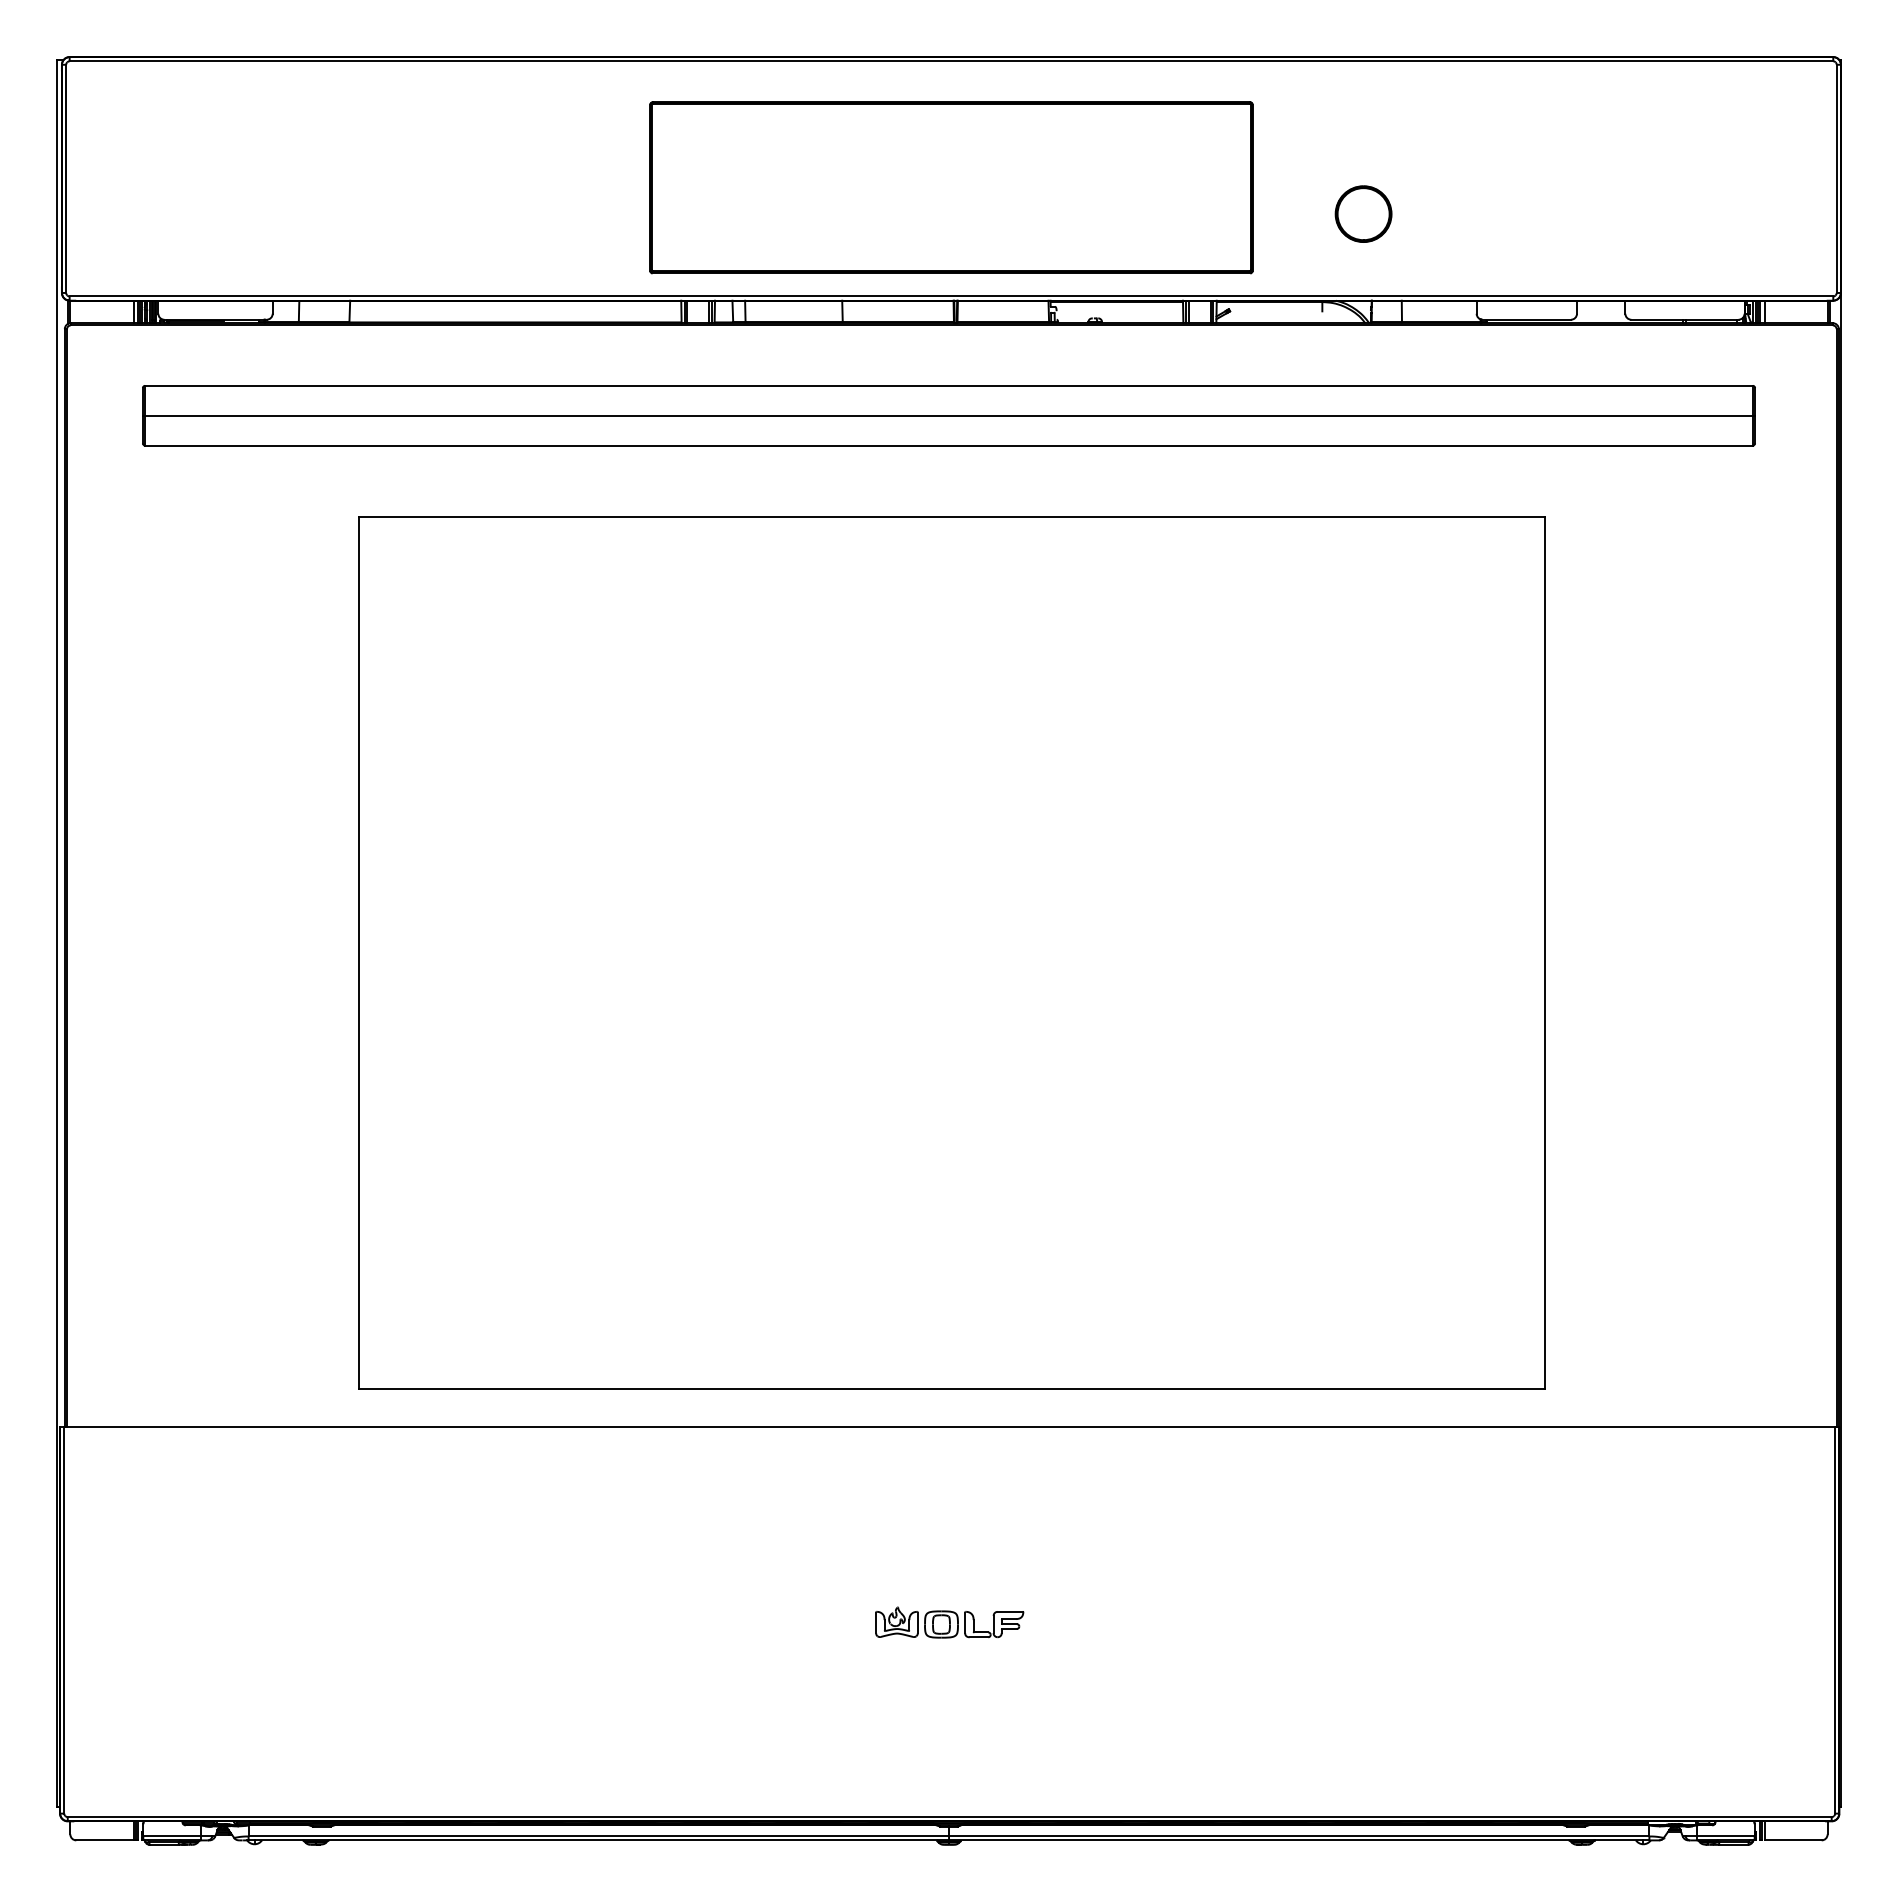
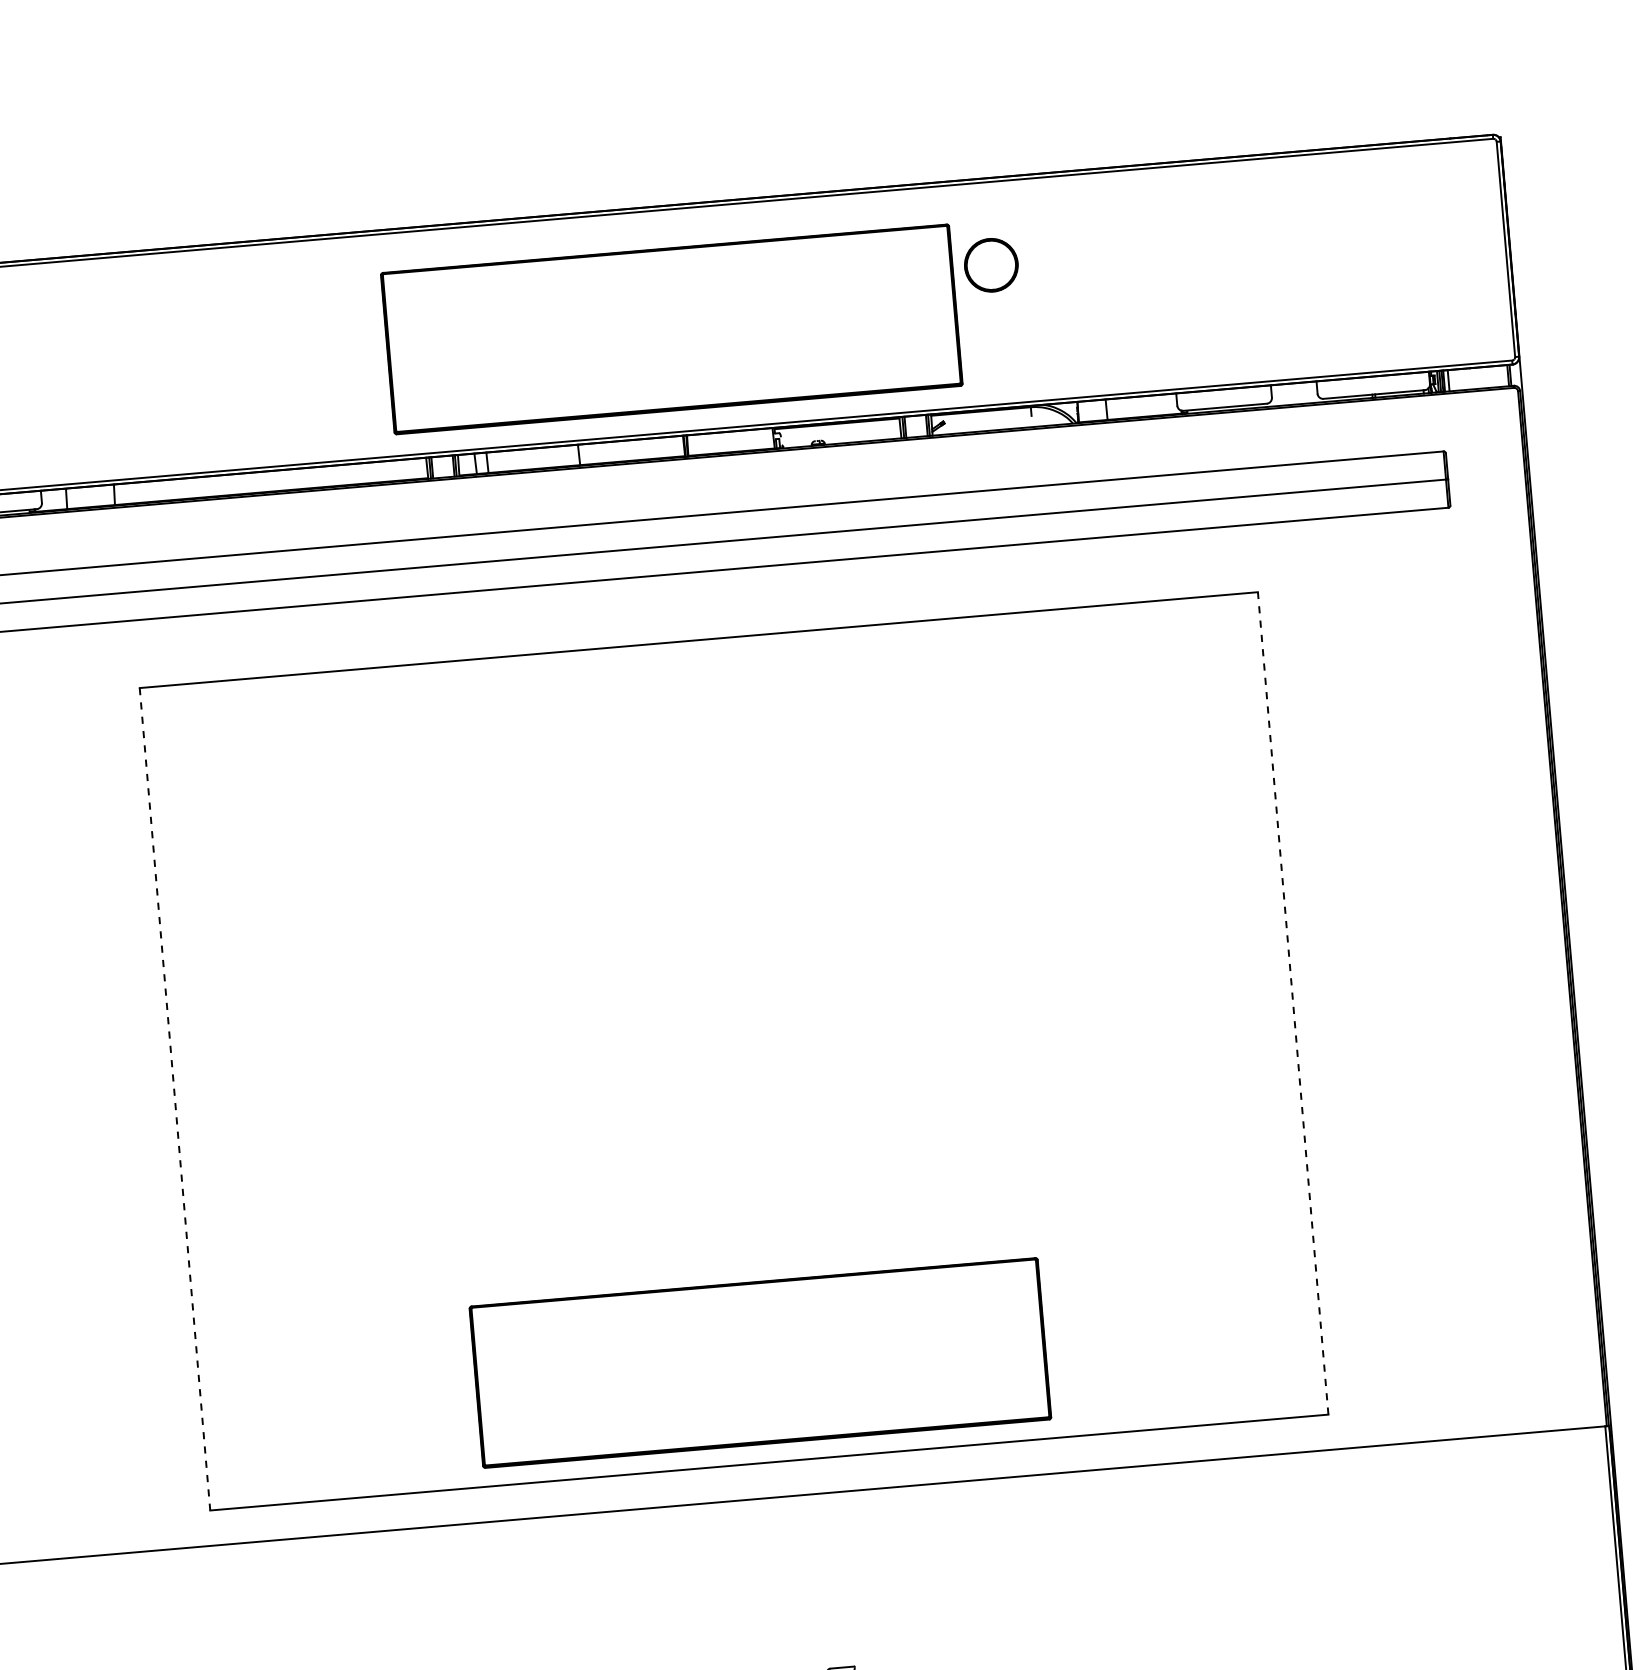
part: (1363, 213) -> (991, 264), moved
line: (1544, 952) -> (1292, 1002), solid -> dashed
line: (358, 953) -> (174, 1099), solid -> dashed
part: (951, 1283) -> (760, 1362), added

